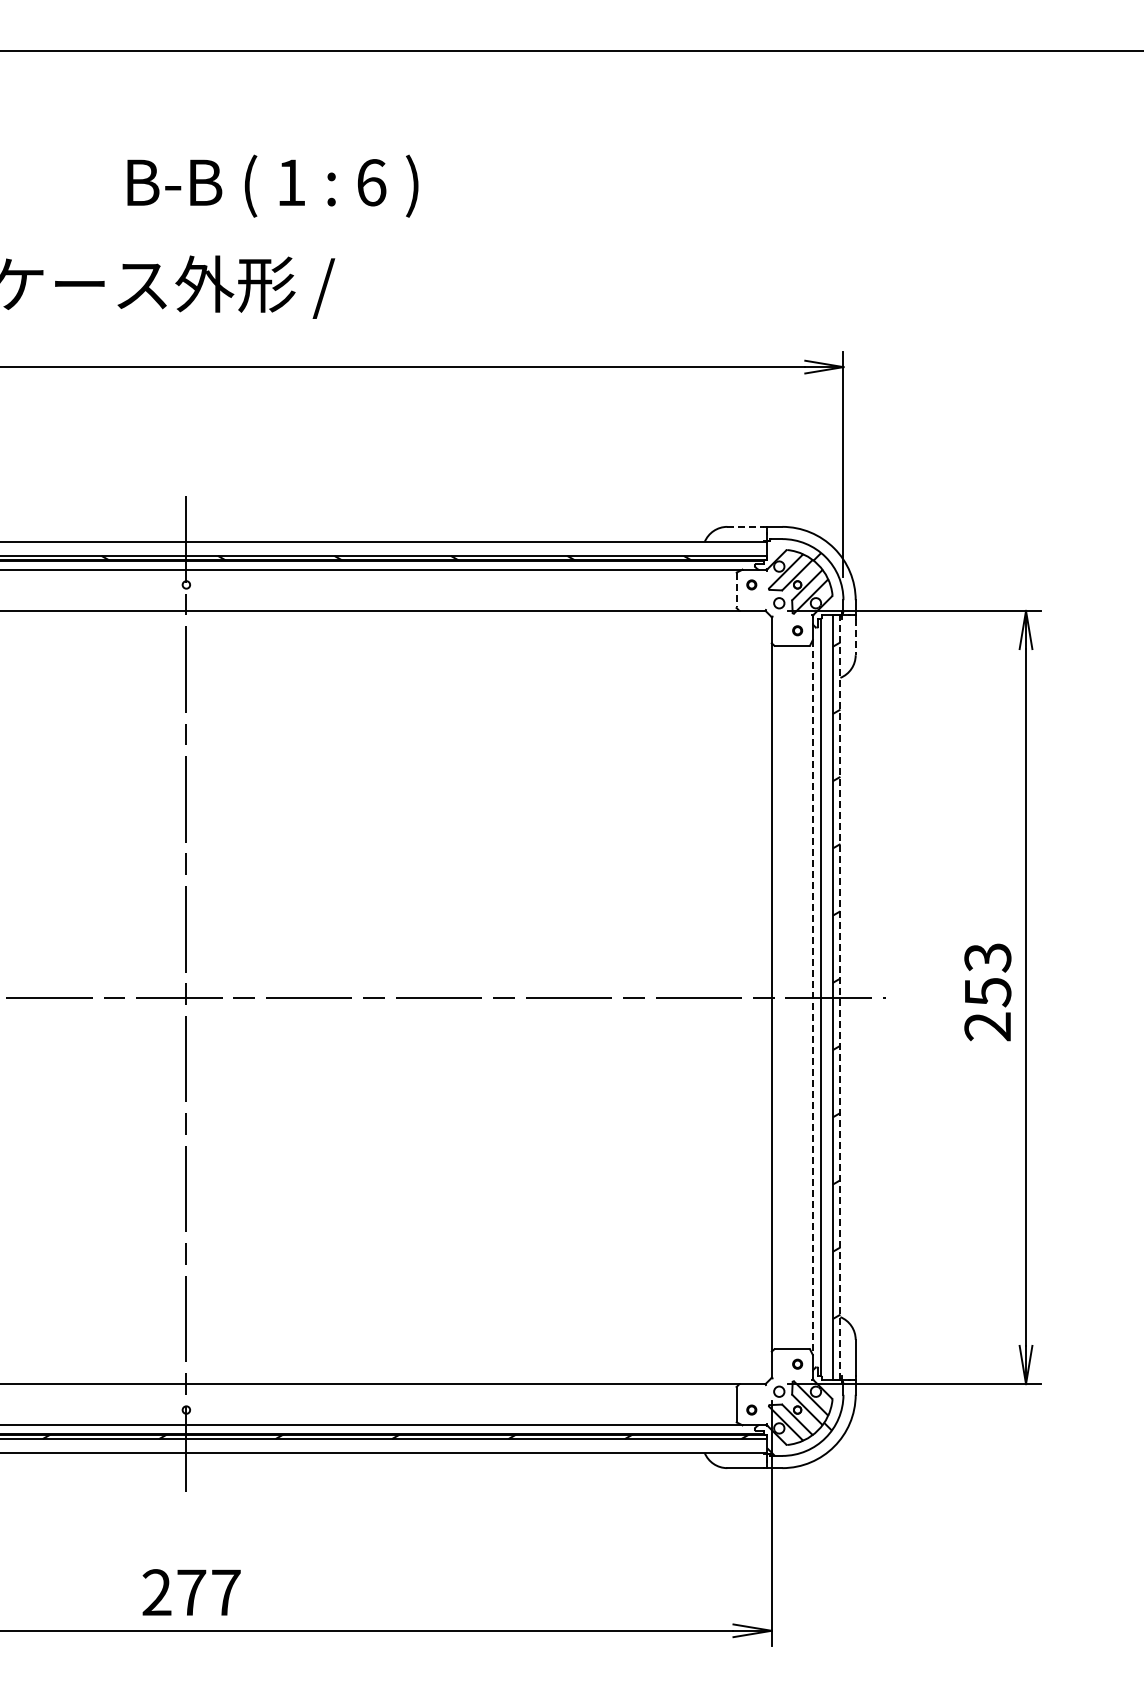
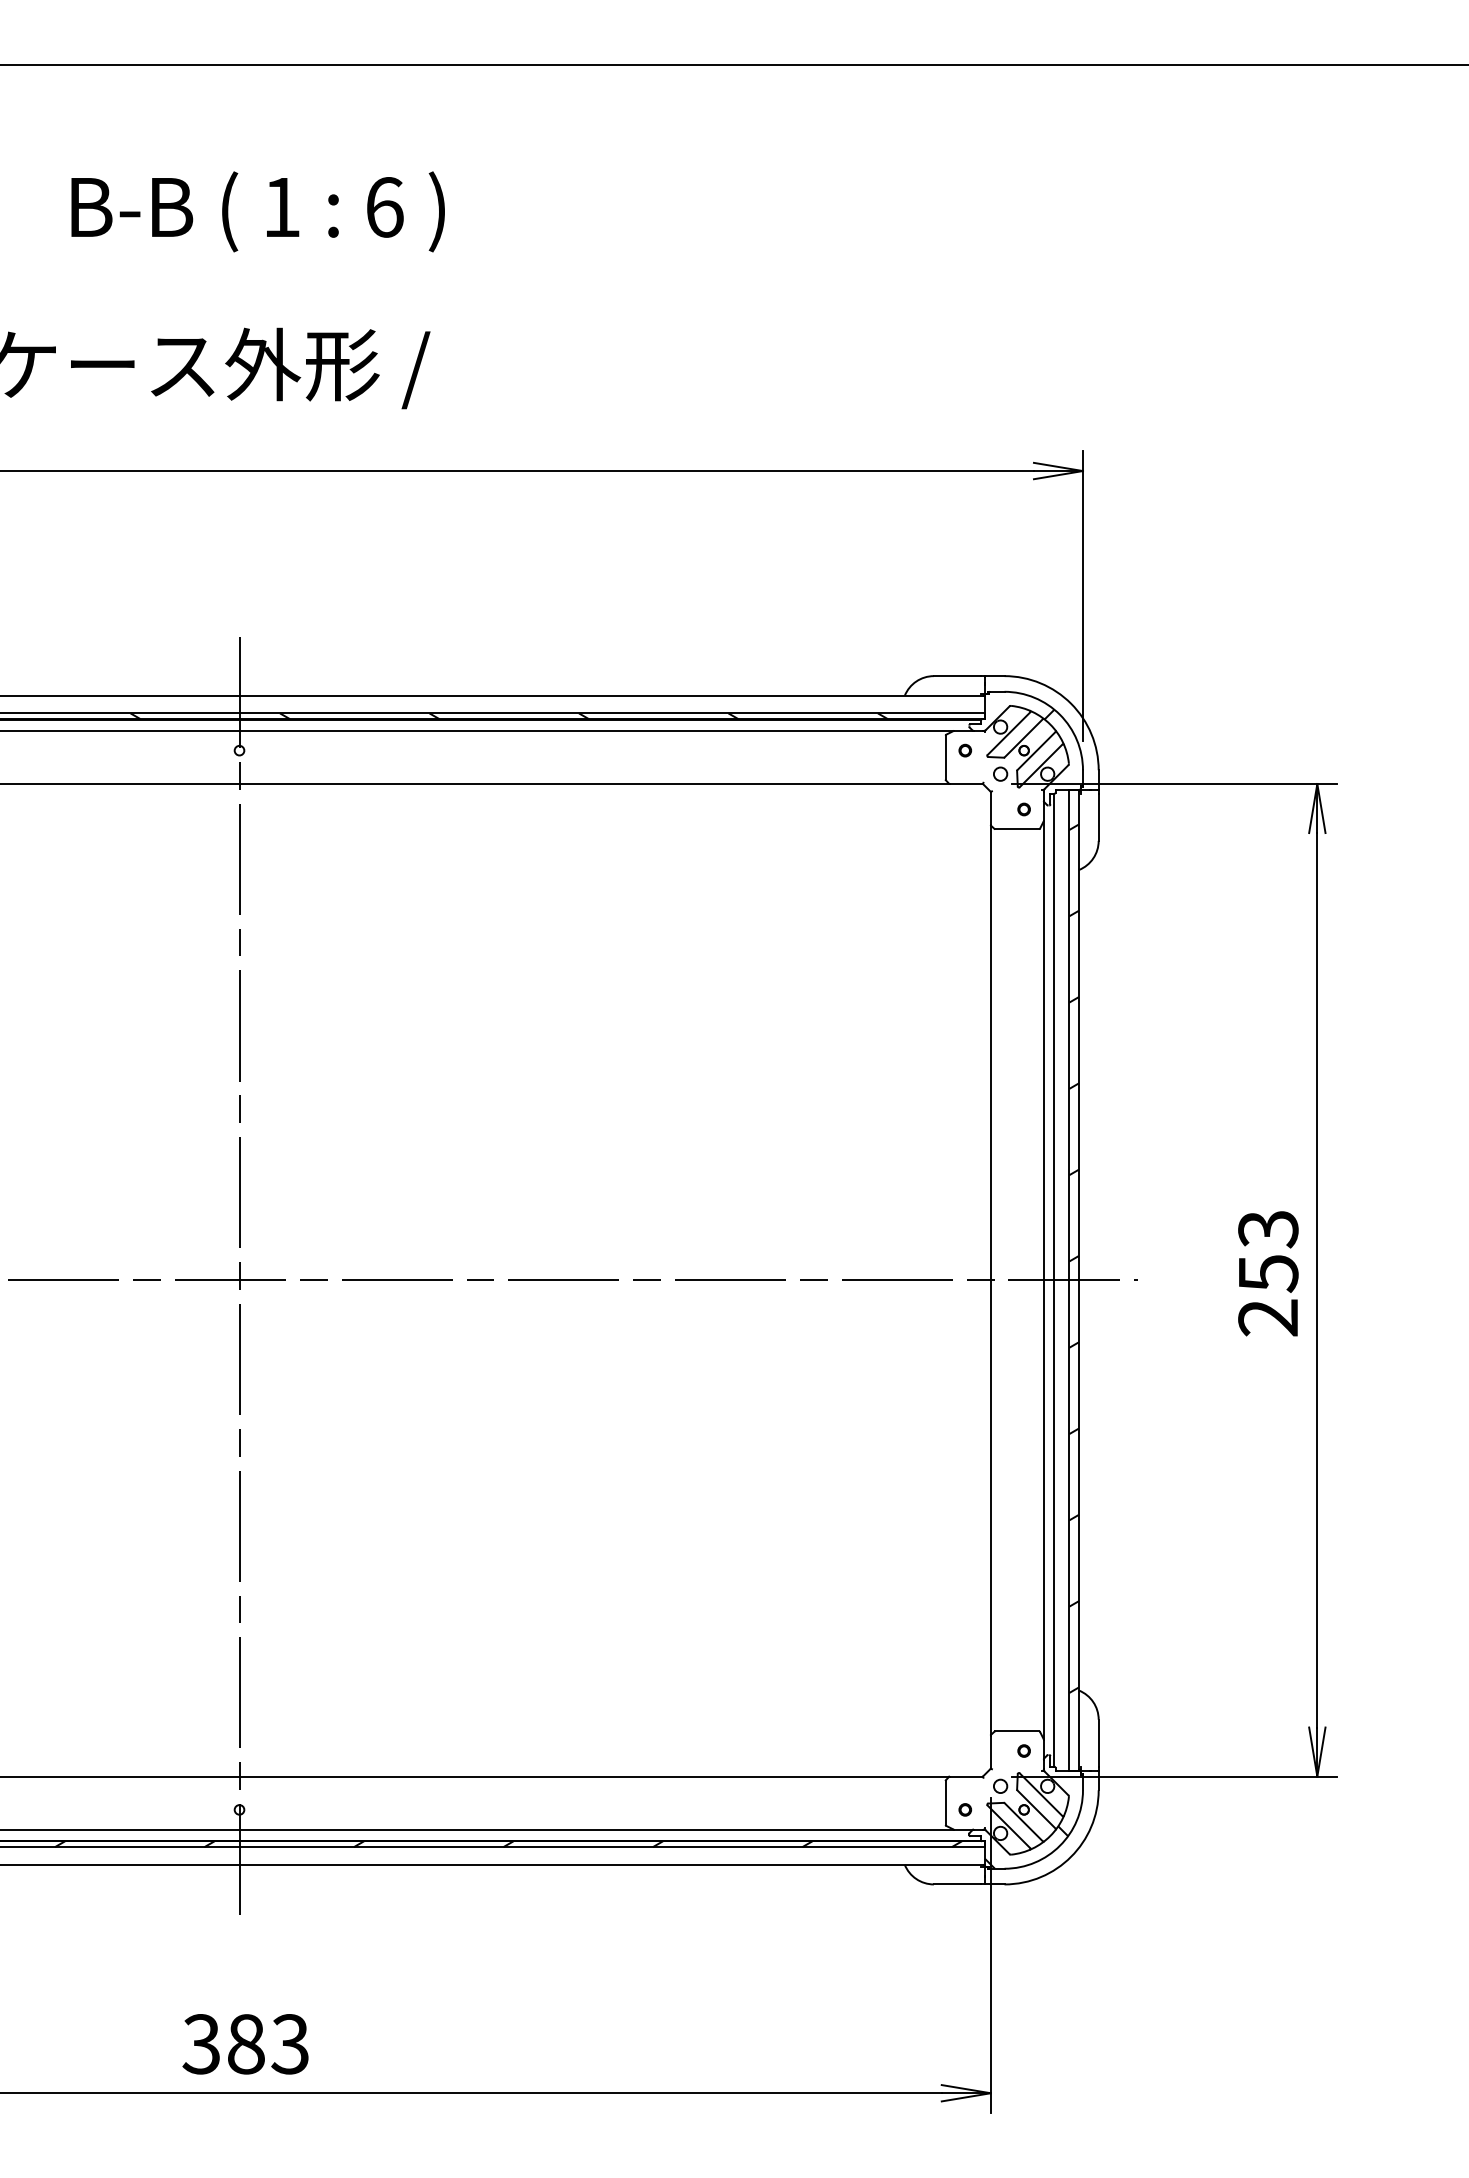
text: (272, 185) -> (257, 210), moved
line: (746, 526) -> (958, 675), dashed -> solid
line: (736, 590) -> (945, 757), dashed -> solid
line: (855, 637) -> (1098, 818), dashed -> solid
line: (812, 997) -> (1043, 1280), dashed -> solid
line: (840, 997) -> (1079, 1280), dashed -> solid
text: (191, 1592) -> (246, 2044), 277 -> 383

